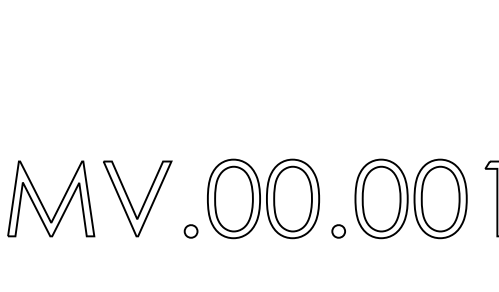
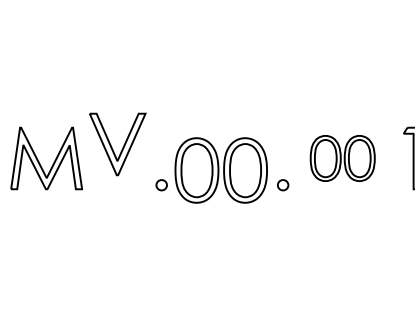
part: (137, 198) -> (117, 144), moved
part: (262, 198) -> (220, 170), moved
part: (410, 198) -> (342, 158), size x0.7

